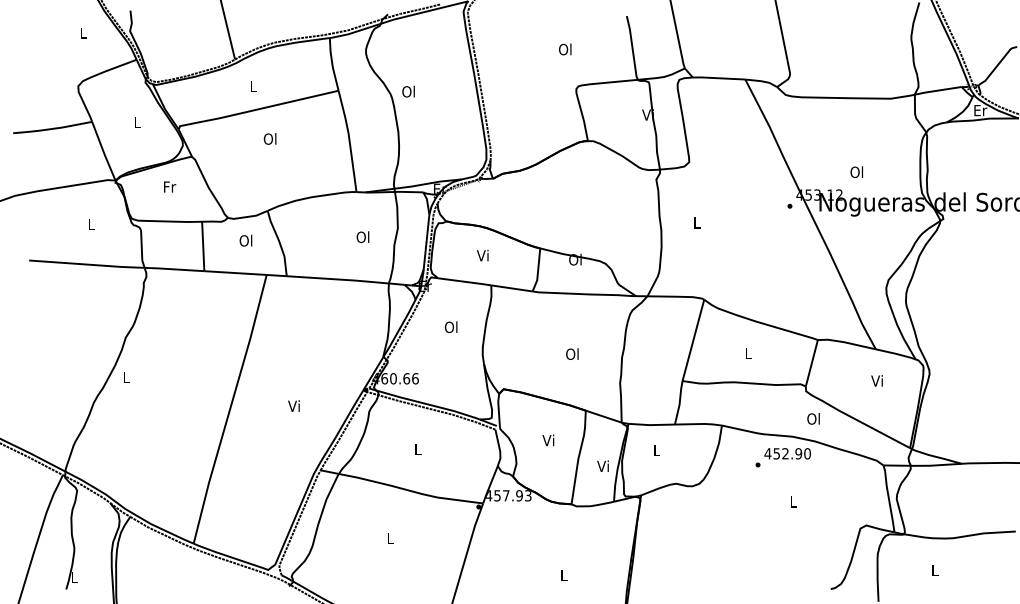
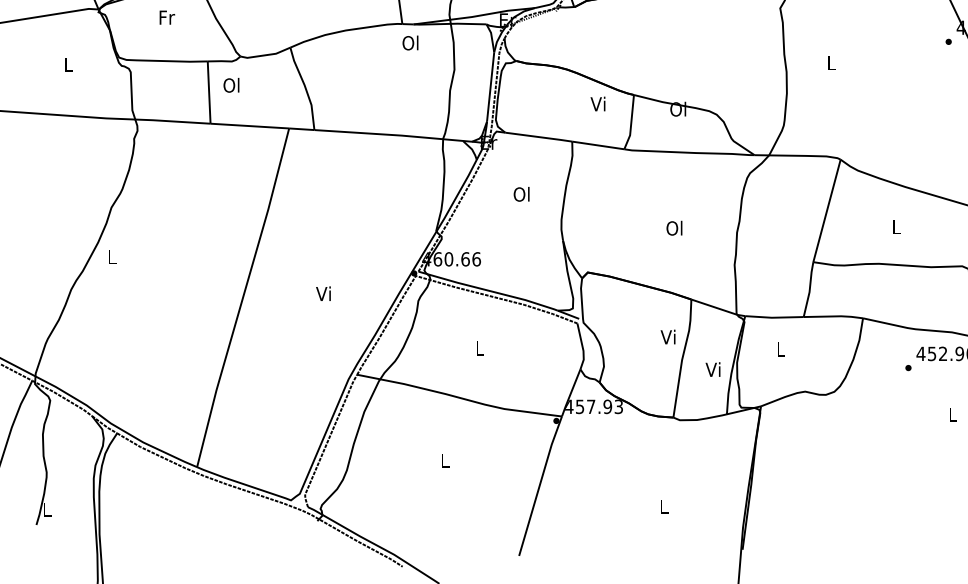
text: (362, 236) -> (409, 42), moved
text: (245, 240) -> (230, 85), moved
text: (482, 255) -> (597, 103), moved
text: (548, 440) -> (668, 337), moved

